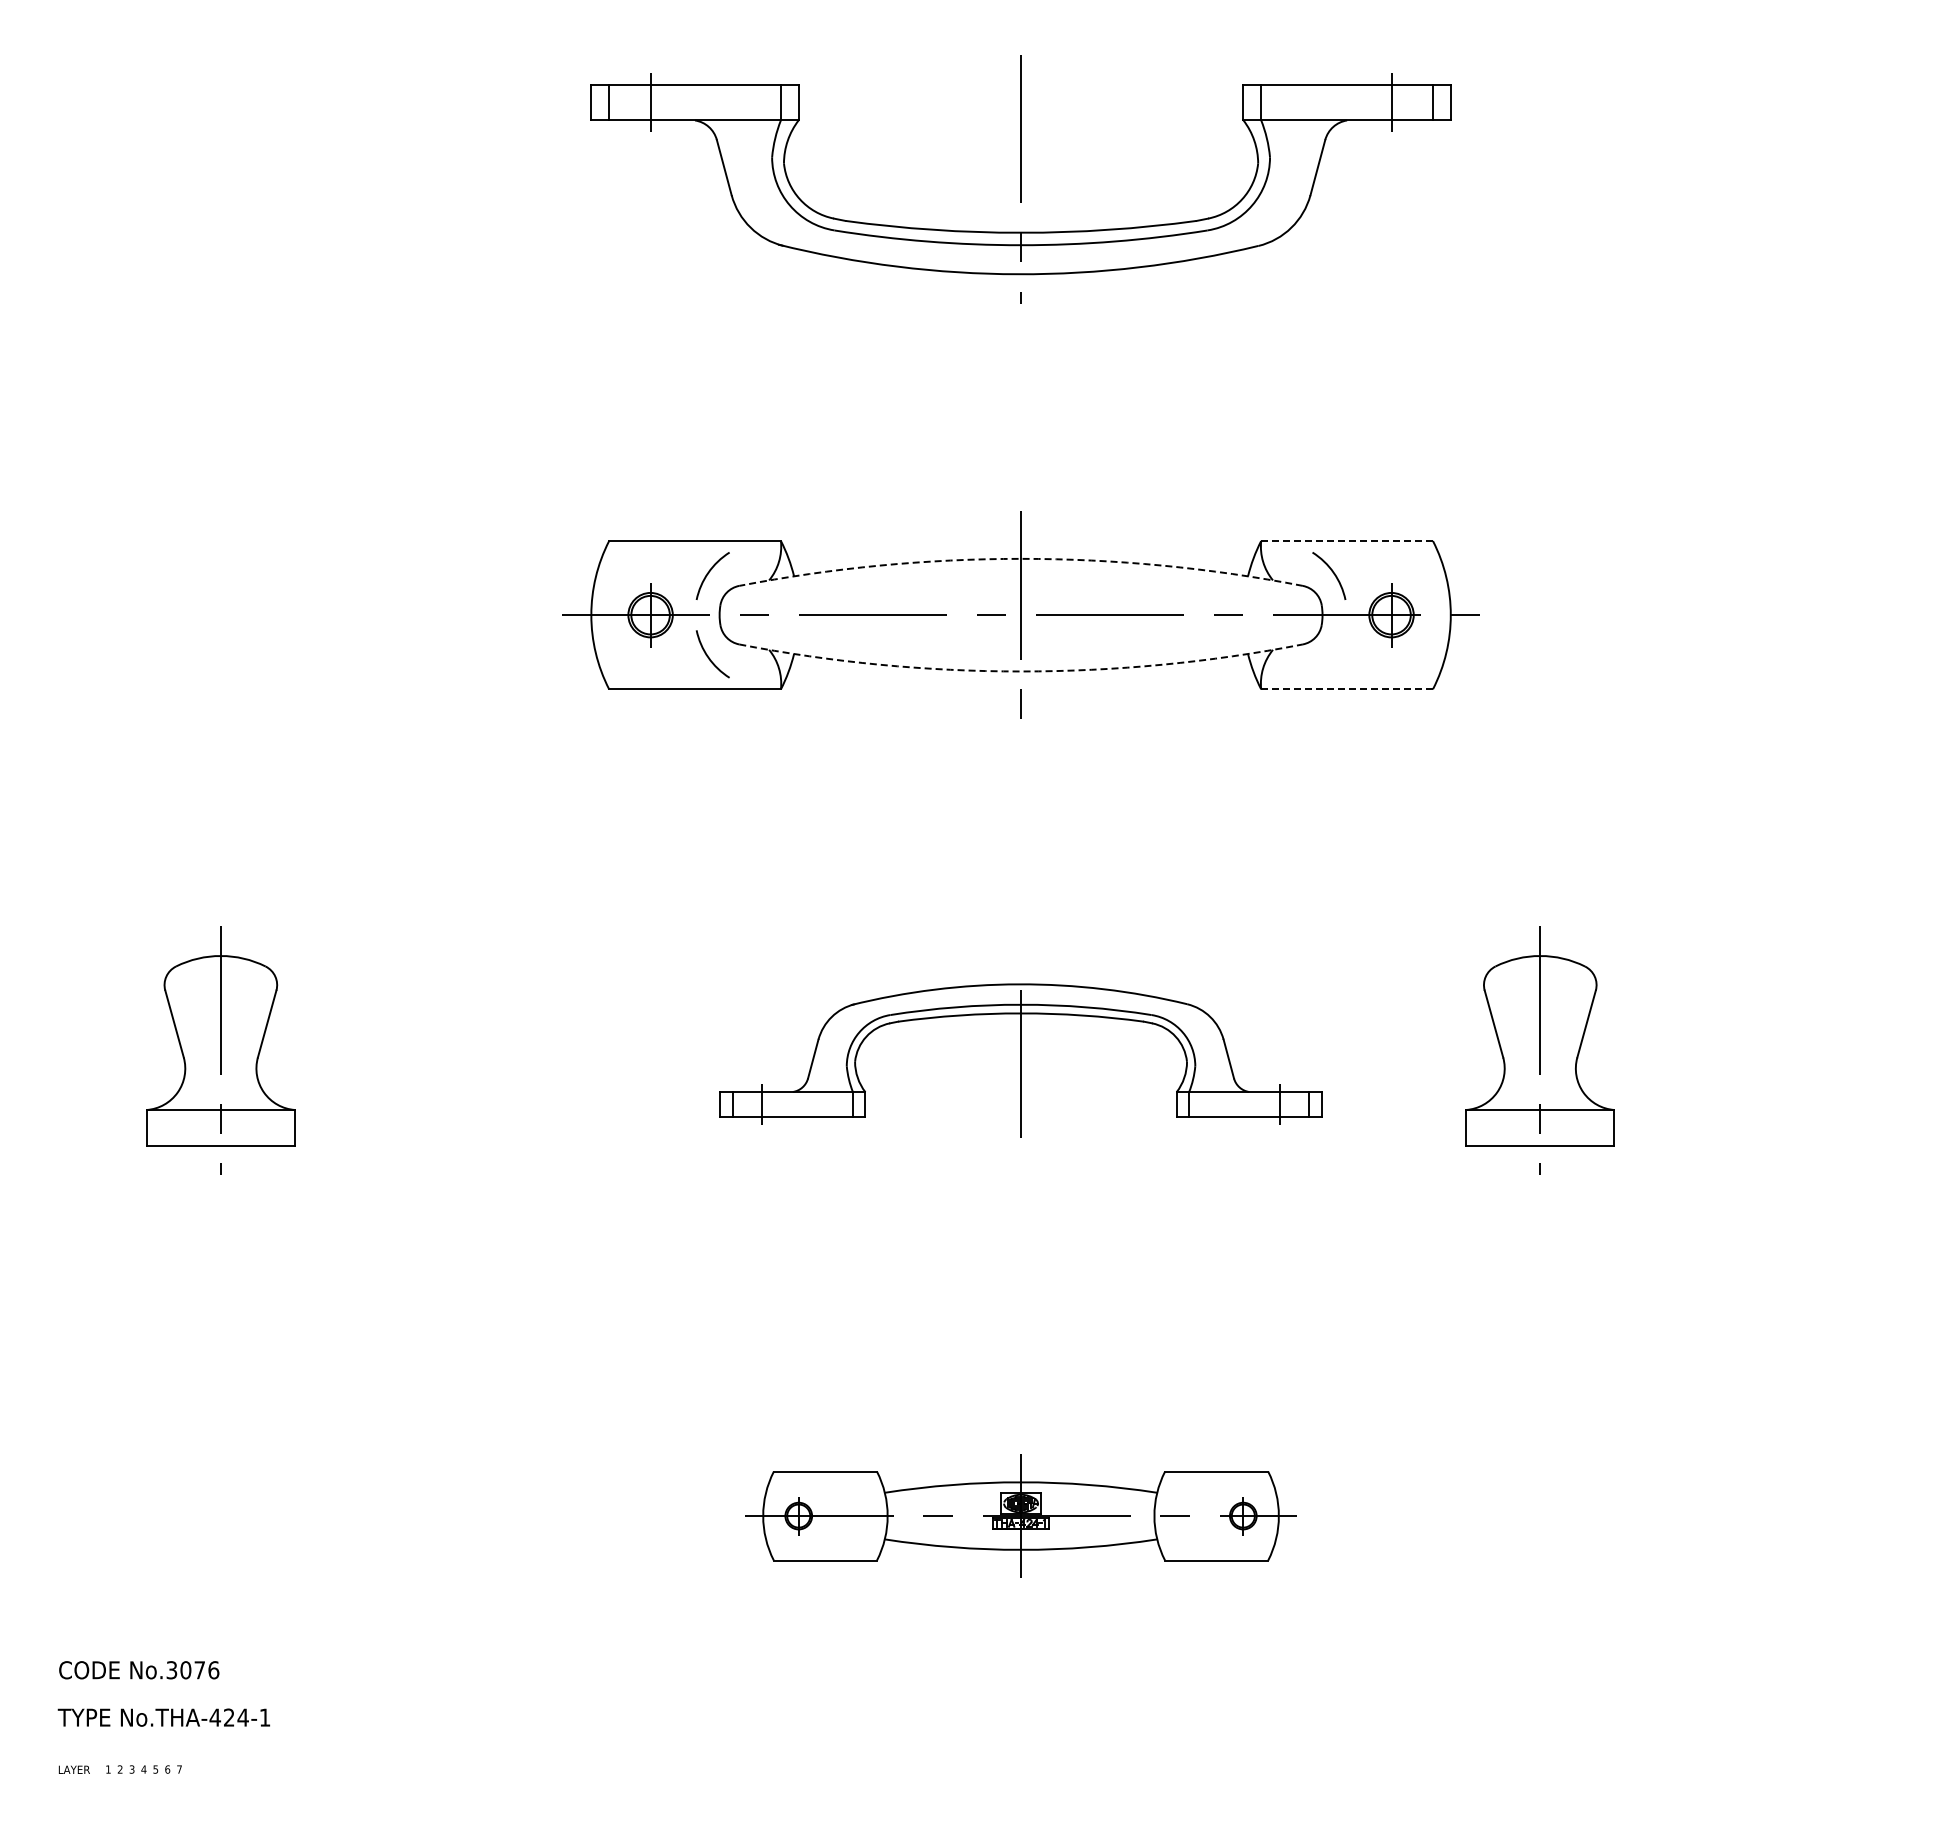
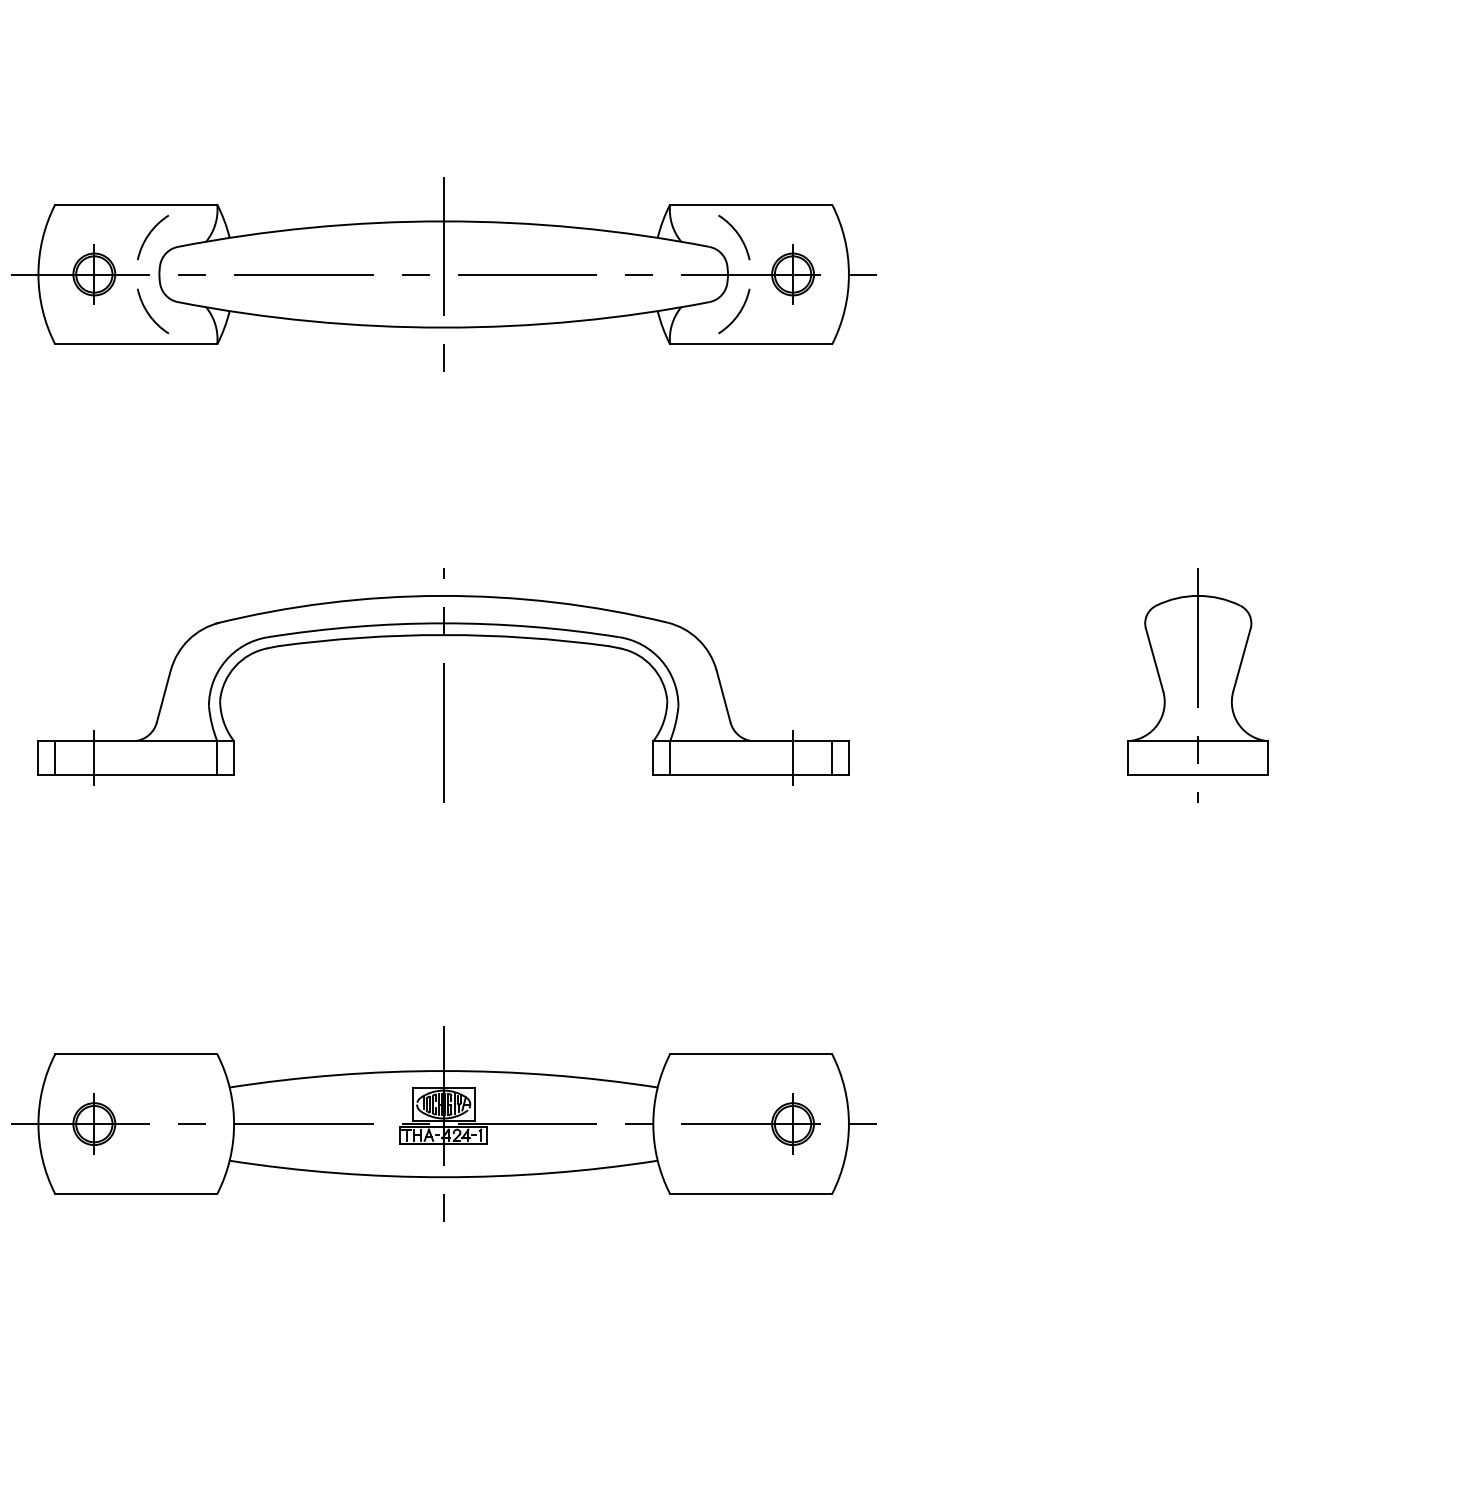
line: (1347, 541) -> (751, 205), dashed -> solid
arc: (1021, 558) -> (444, 221), dashed -> solid
arc: (1332, 657) -> (737, 314), added
arc: (1021, 671) -> (444, 327), dashed -> solid
line: (1347, 689) -> (751, 344), dashed -> solid
part: (1020, 1050) -> (443, 685), size x1.43
part: (1539, 1050) -> (1197, 685), moved
part: (1020, 1515) -> (443, 1123), size x1.67

